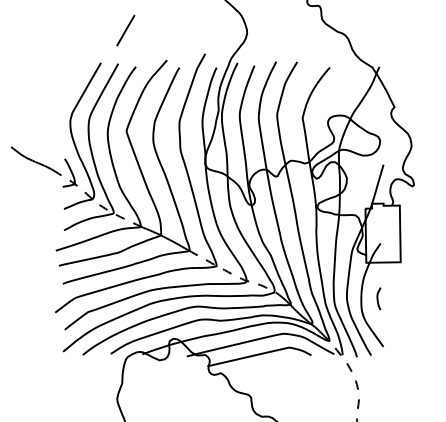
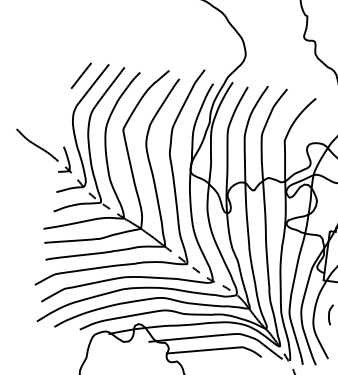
line: (125, 30) -> (81, 75), moved

